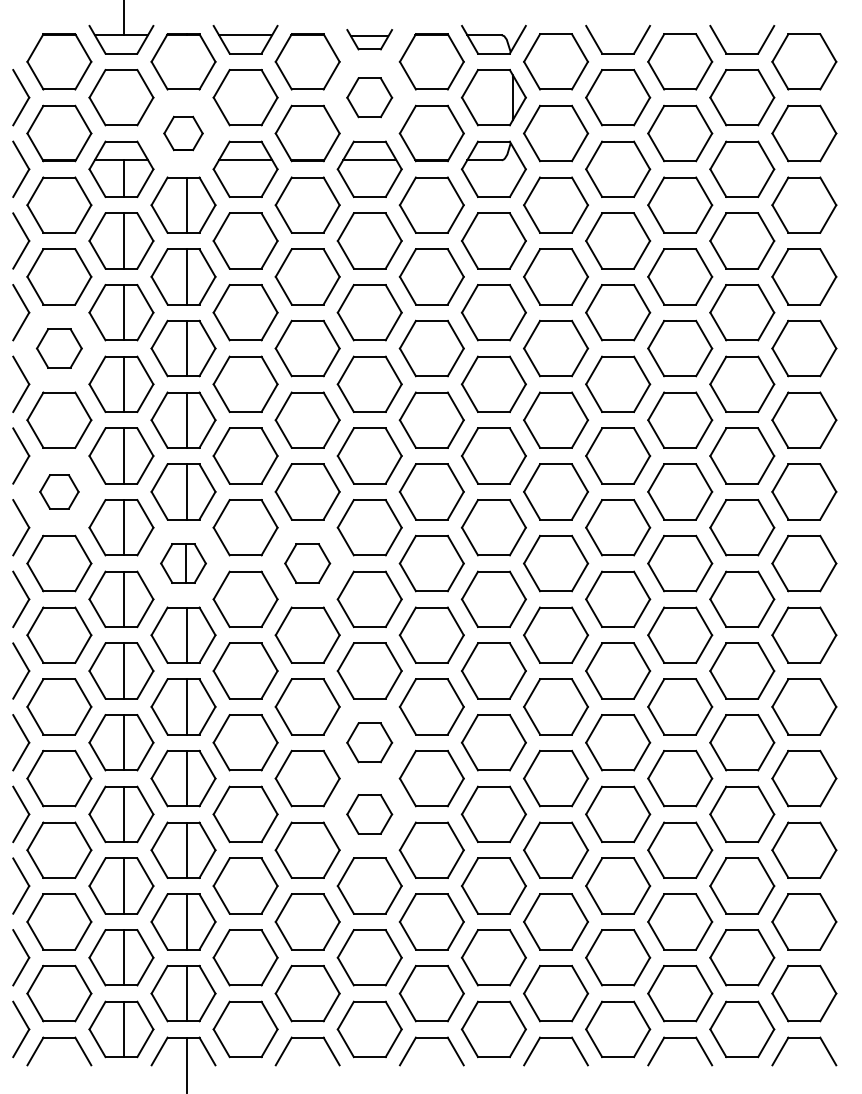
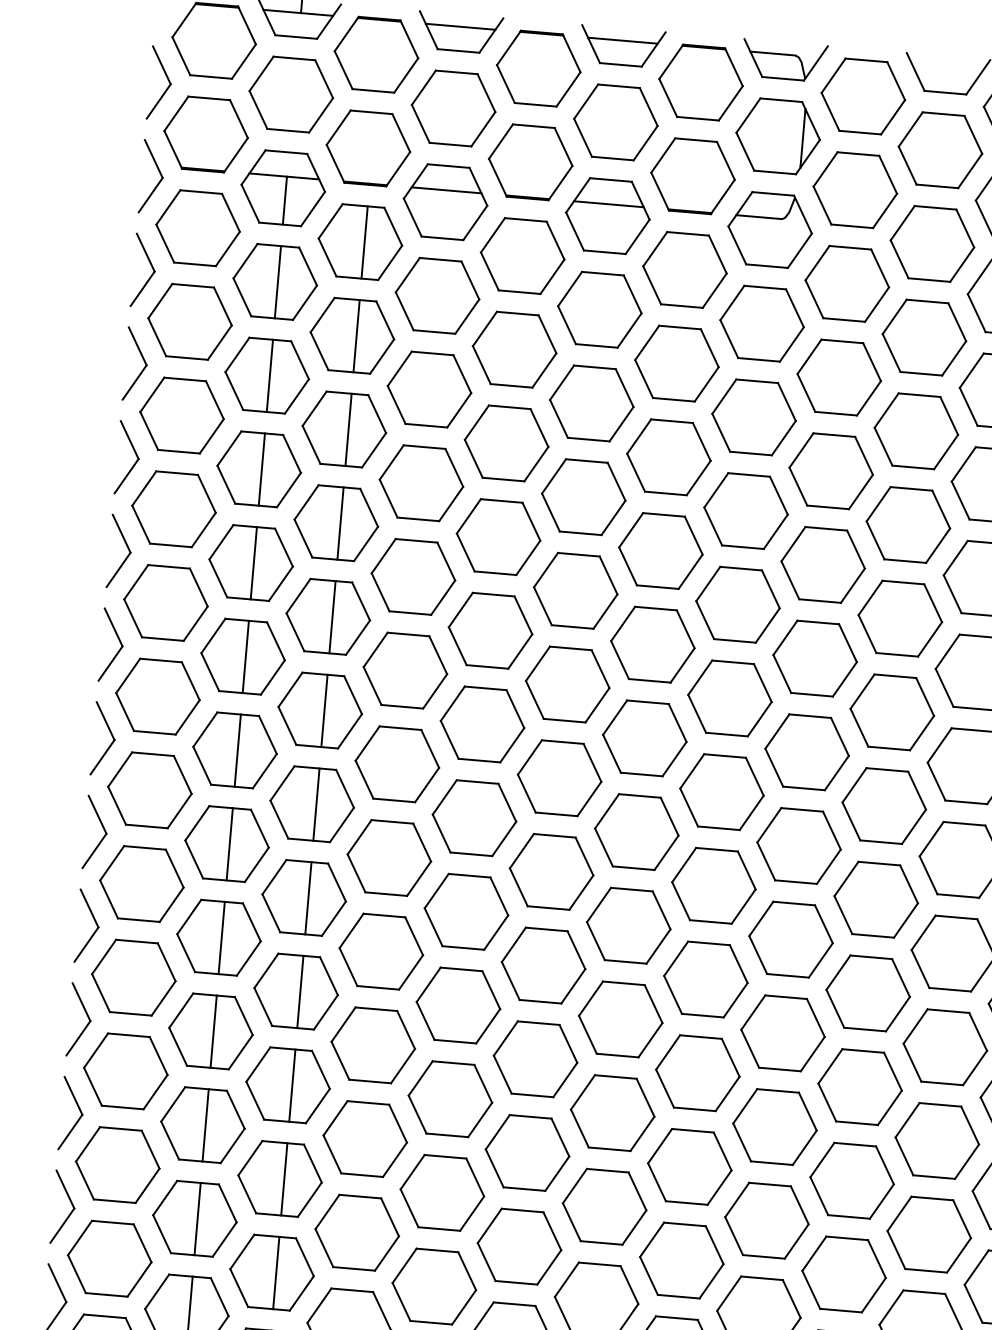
part: (369, 39) -> (622, 46), size x1.43
part: (369, 97) -> (615, 122), size x1.43
part: (183, 133) -> (368, 148), size x1.67
part: (59, 348) -> (182, 415), size x1.43
part: (59, 491) -> (166, 602), size x1.67
part: (183, 563) -> (320, 710), size x1.43
part: (307, 563) -> (482, 724), size x1.43
part: (369, 742) -> (543, 965), size x1.43
part: (369, 814) -> (535, 1059), size x1.43

